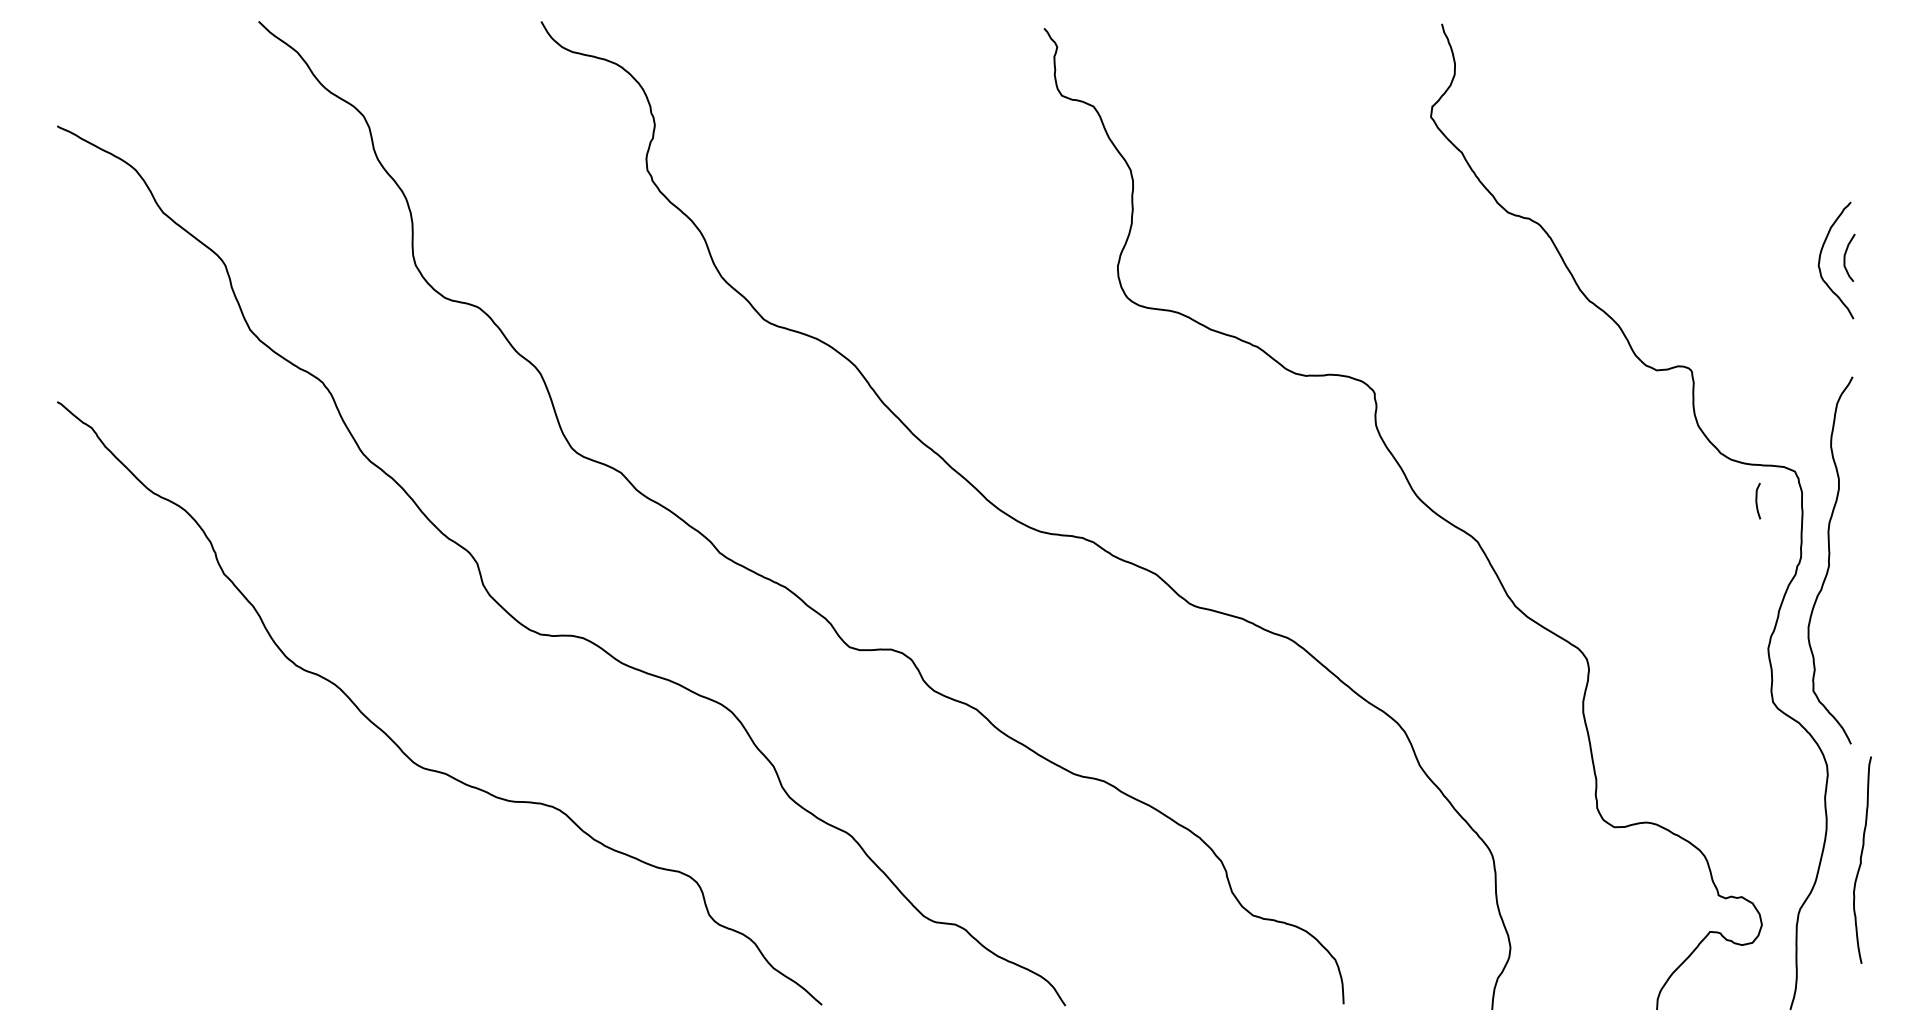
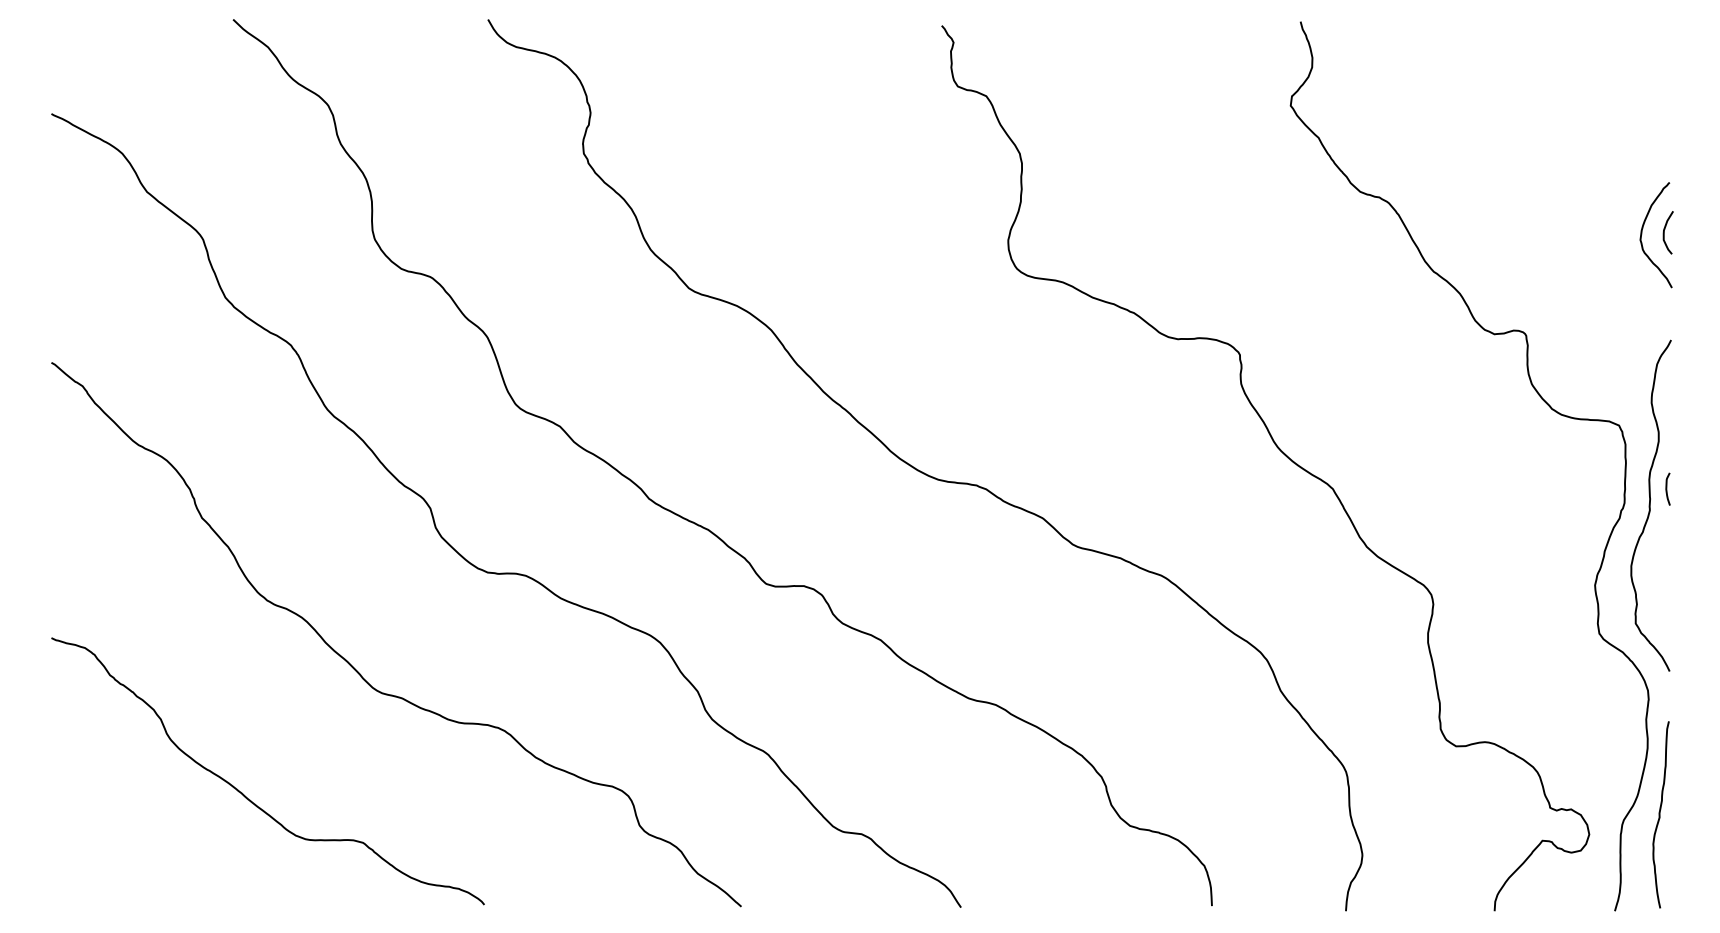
curve: (1757, 500) -> (1667, 488), moved
curve: (1861, 859) -> (1660, 814), moved
curve: (274, 883) -> (247, 797), added

